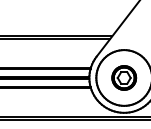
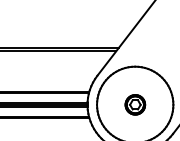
part: (124, 77) -> (135, 104), size x0.6

